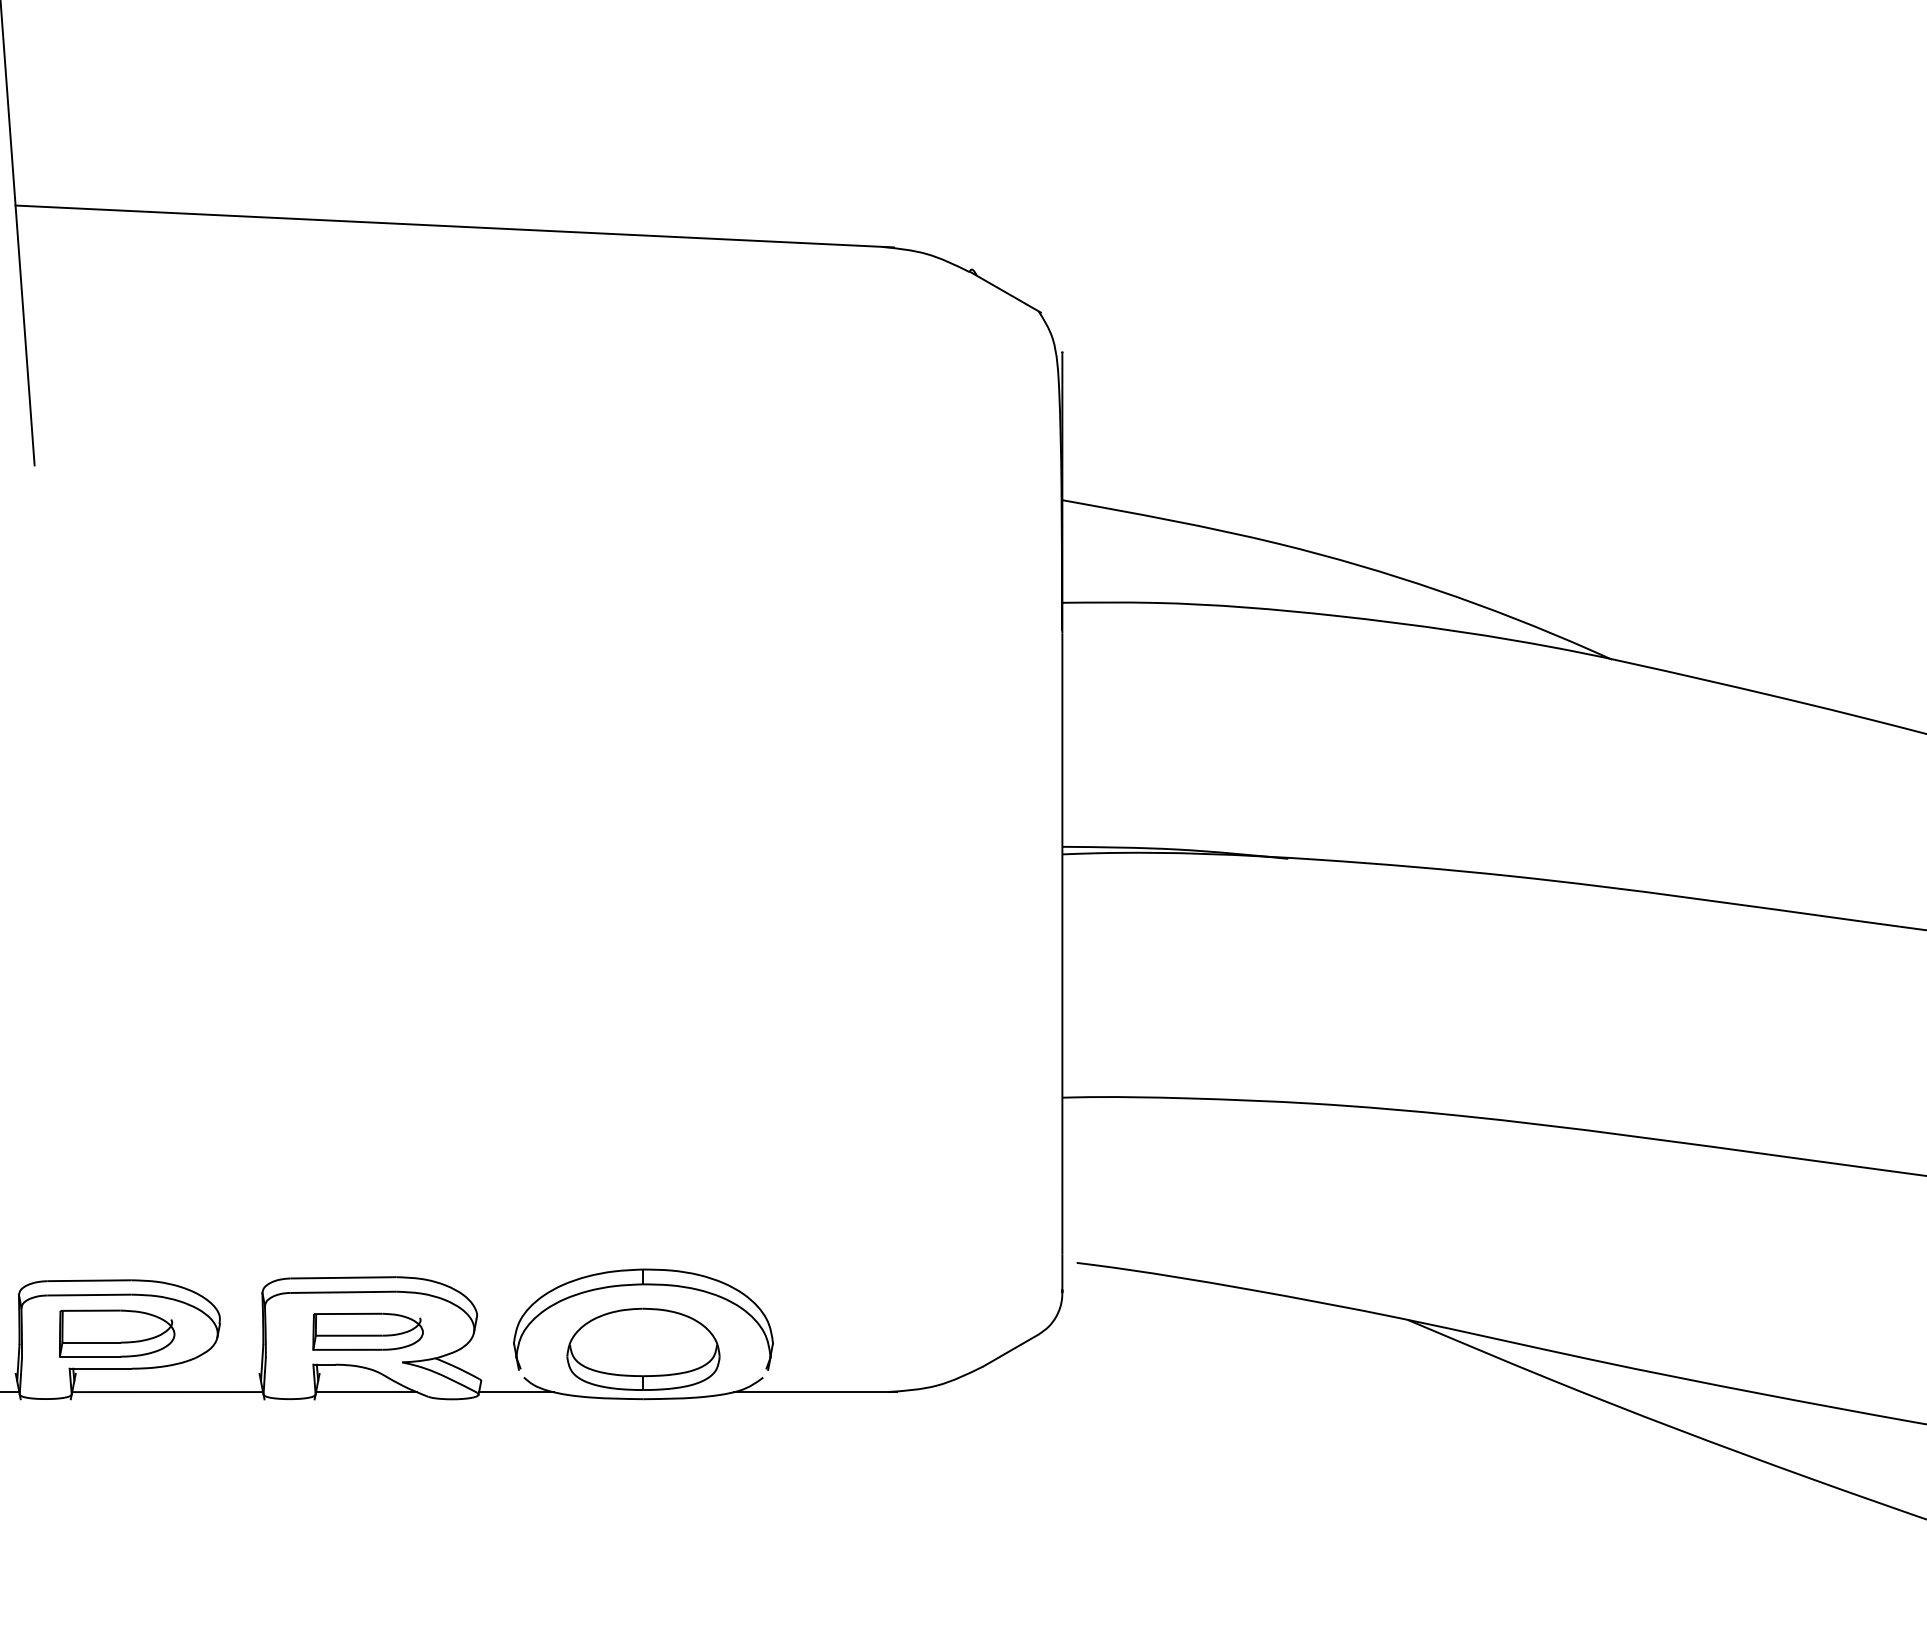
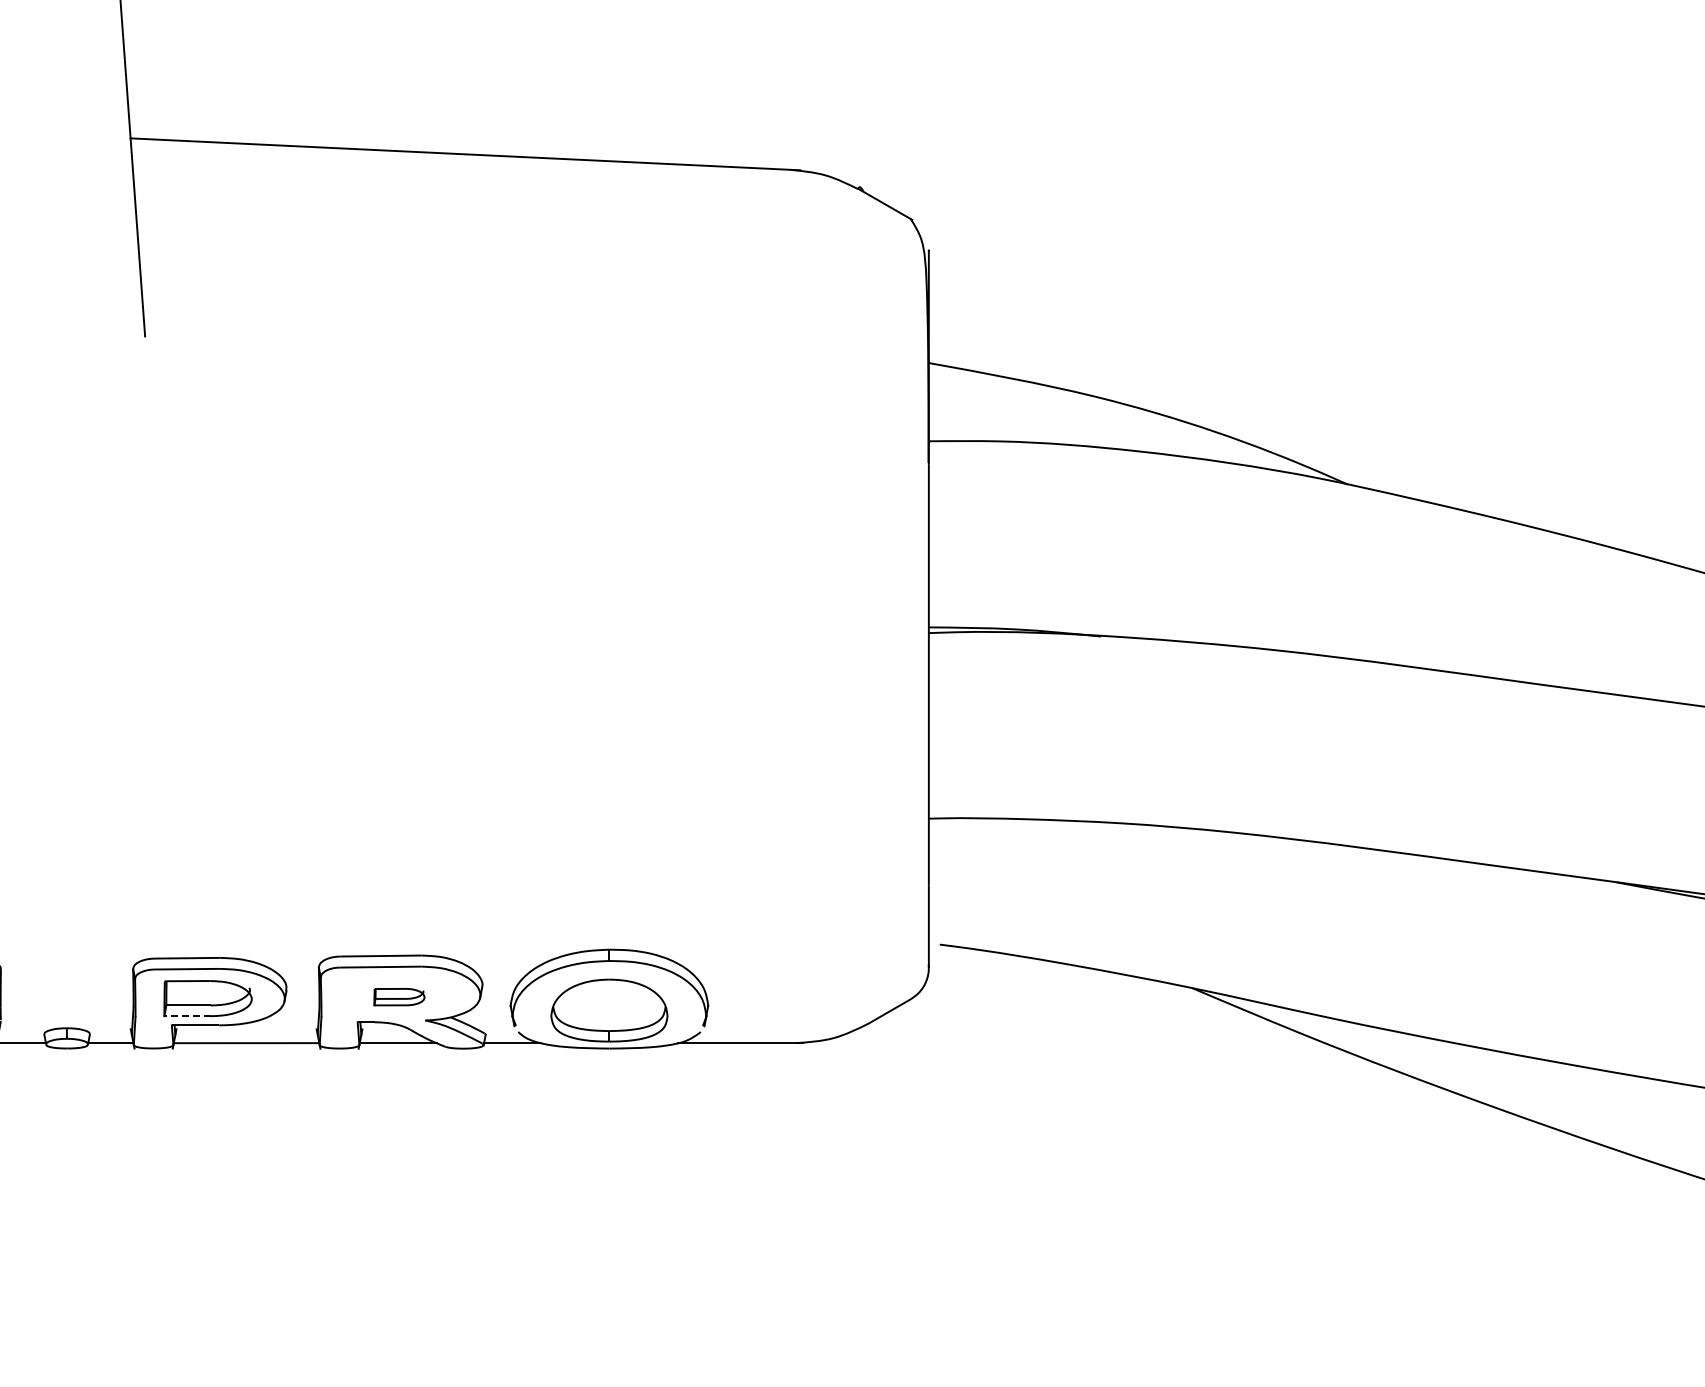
part: (368, 1330) -> (399, 996), size x0.6
line: (88, 1357) -> (186, 1016), solid -> dashed

